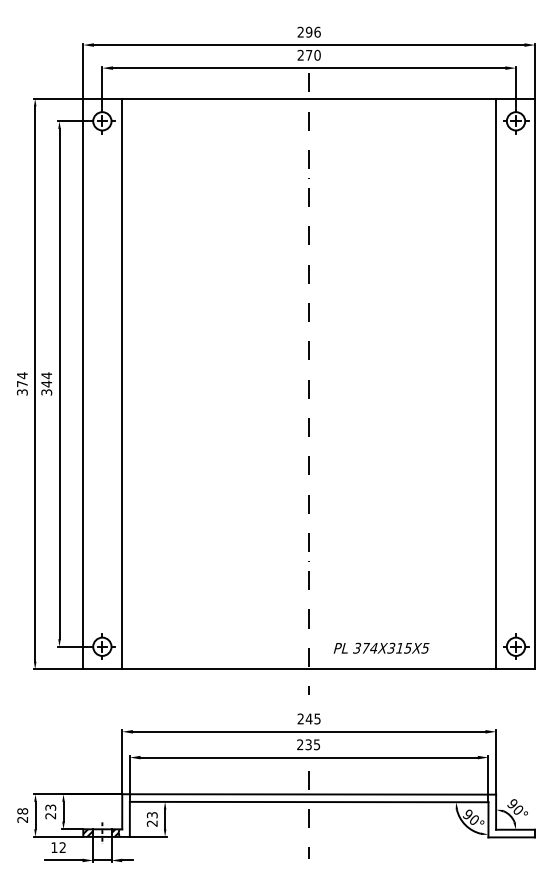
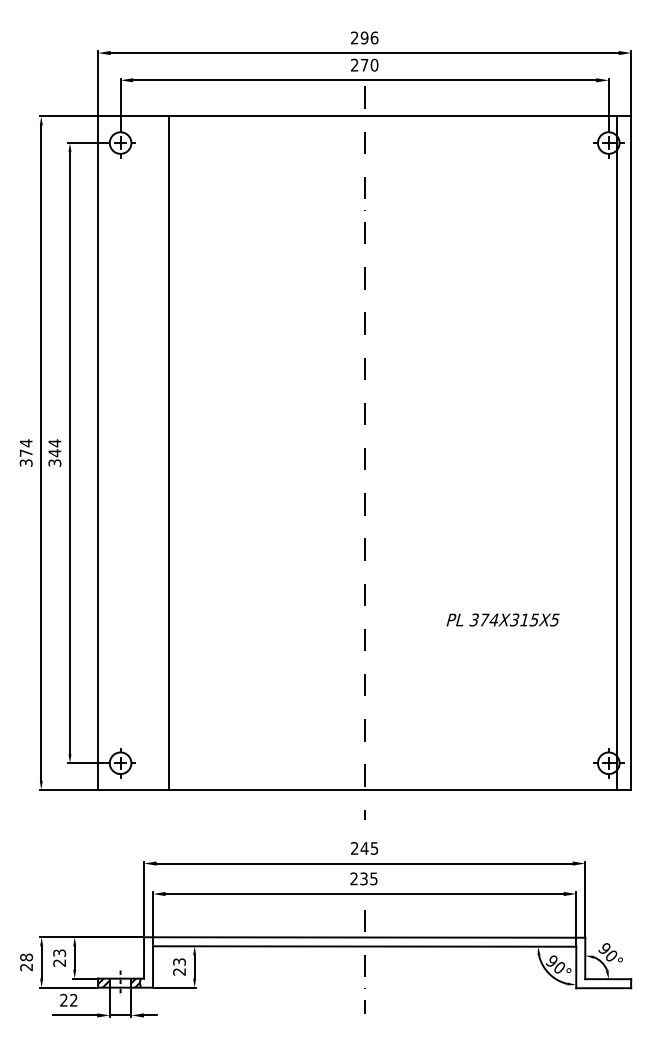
line: (122, 383) -> (169, 452), moved
line: (496, 383) -> (617, 452), moved
text: (381, 647) -> (502, 619), moved
text: (54, 846) -> (63, 999), 12 -> 22

